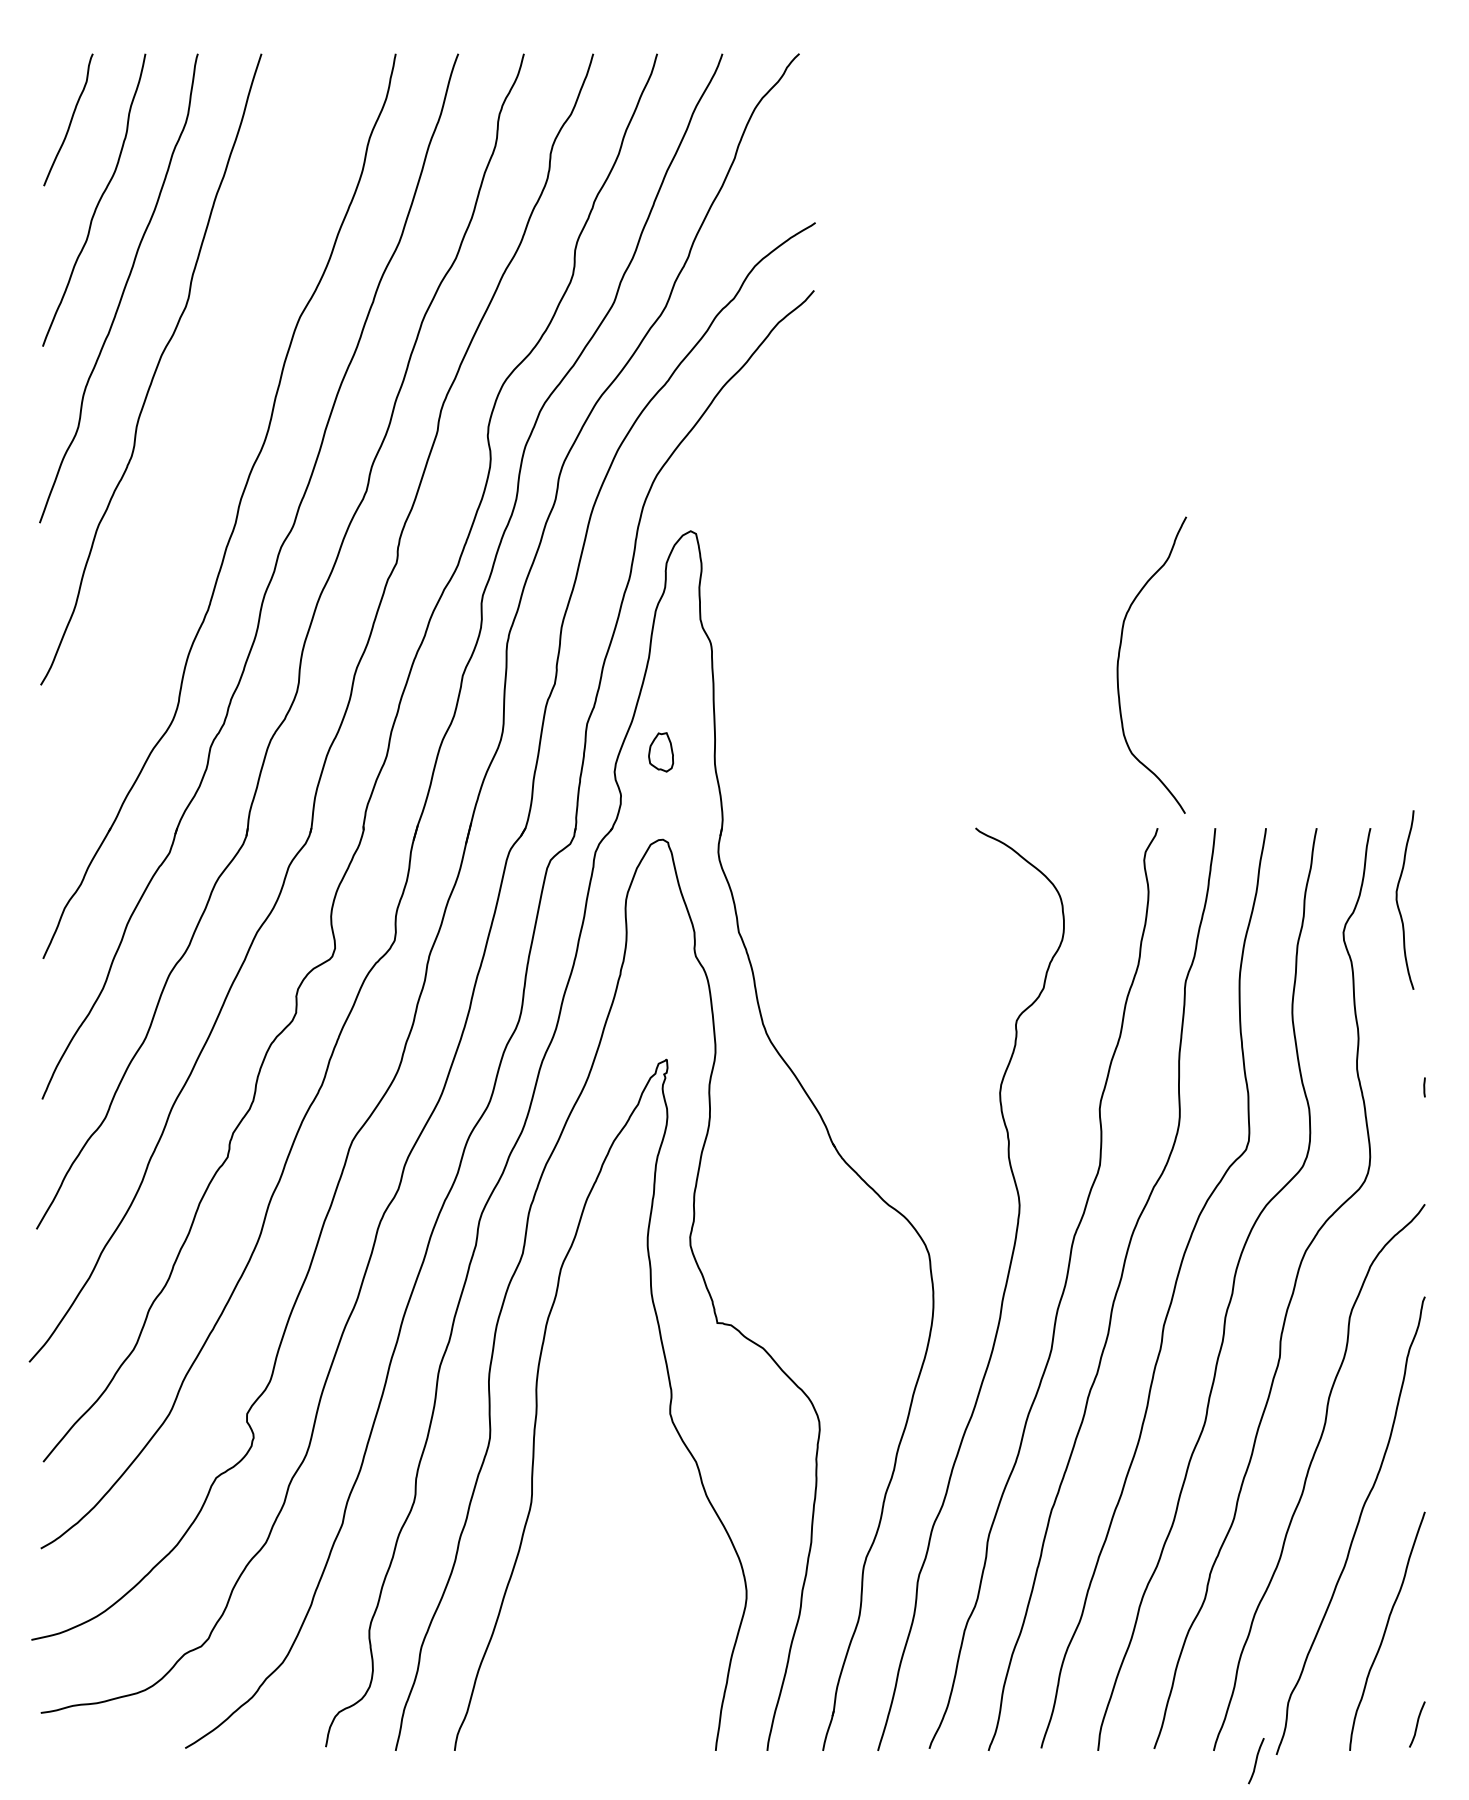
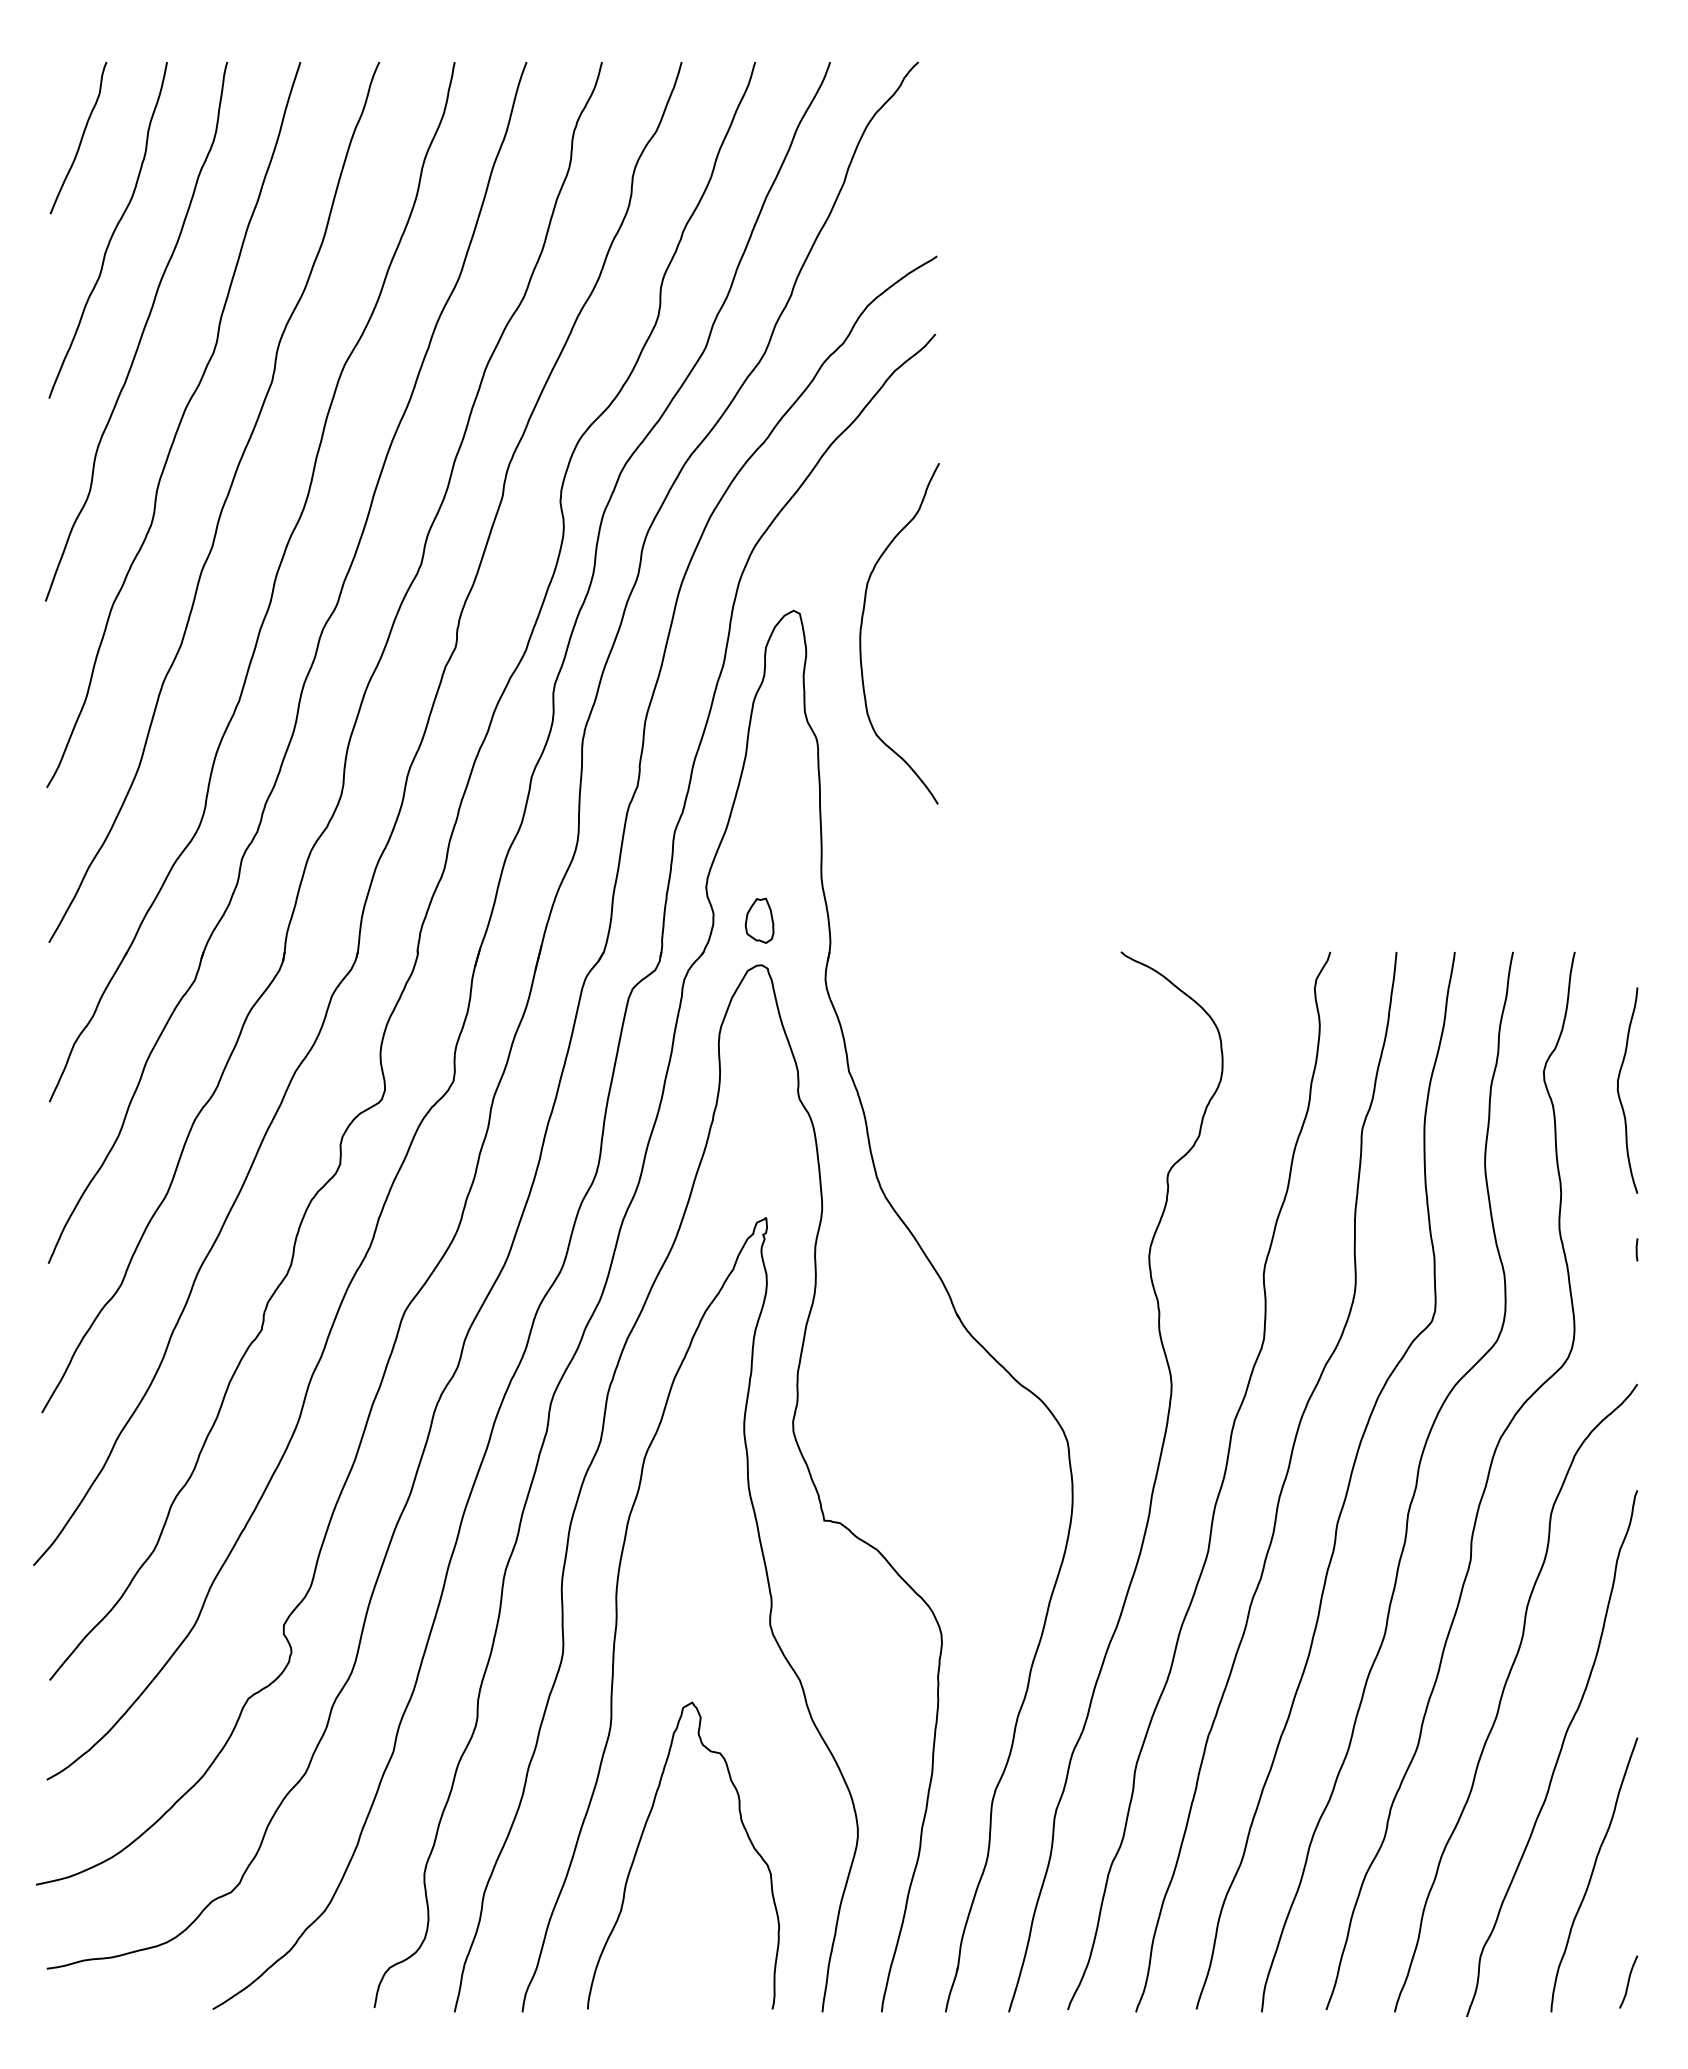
curve: (193, 439) -> (222, 505), added
curve: (1119, 658) -> (862, 626), moved
part: (660, 752) -> (759, 920), moved
curve: (1398, 901) -> (1619, 1092), moved
curve: (557, 1603) -> (640, 1842), added
curve: (1256, 1760) -> (1443, 2023), removed

